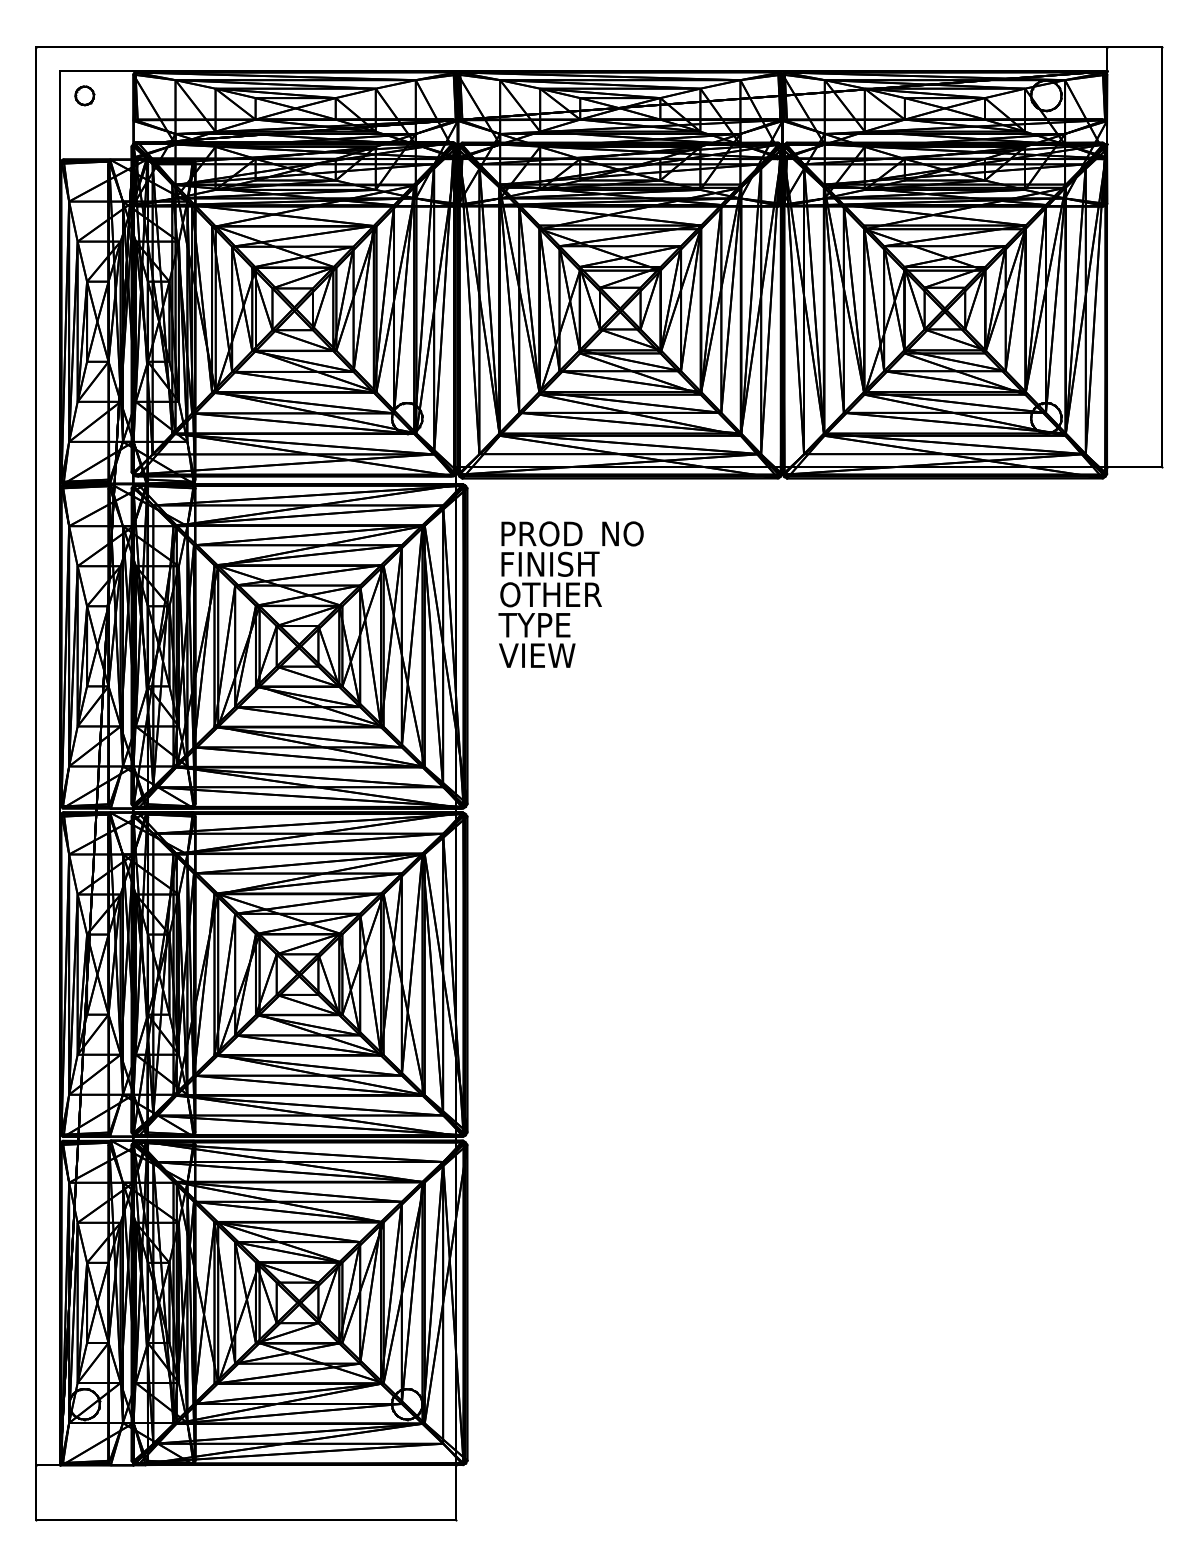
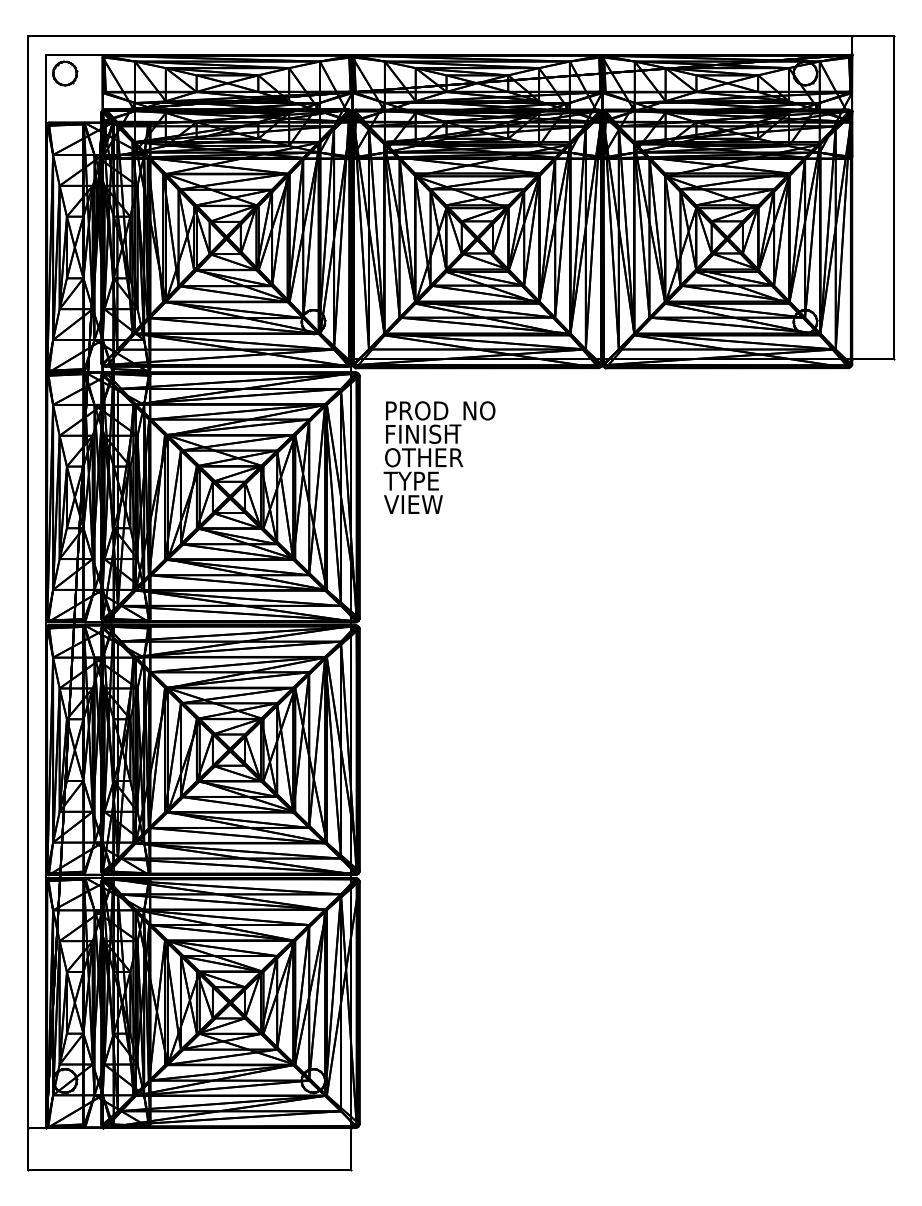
part: (84, 95) -> (64, 73), size x1.67

